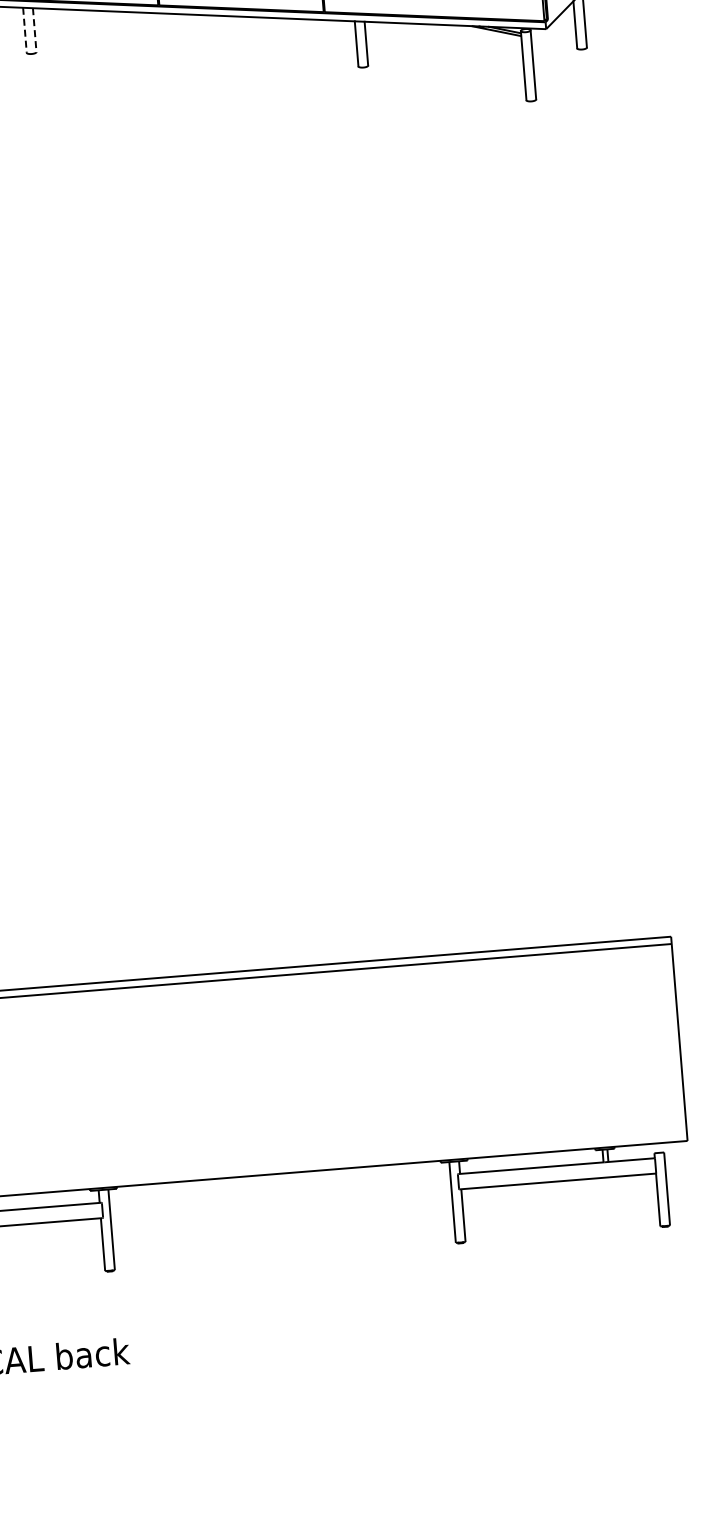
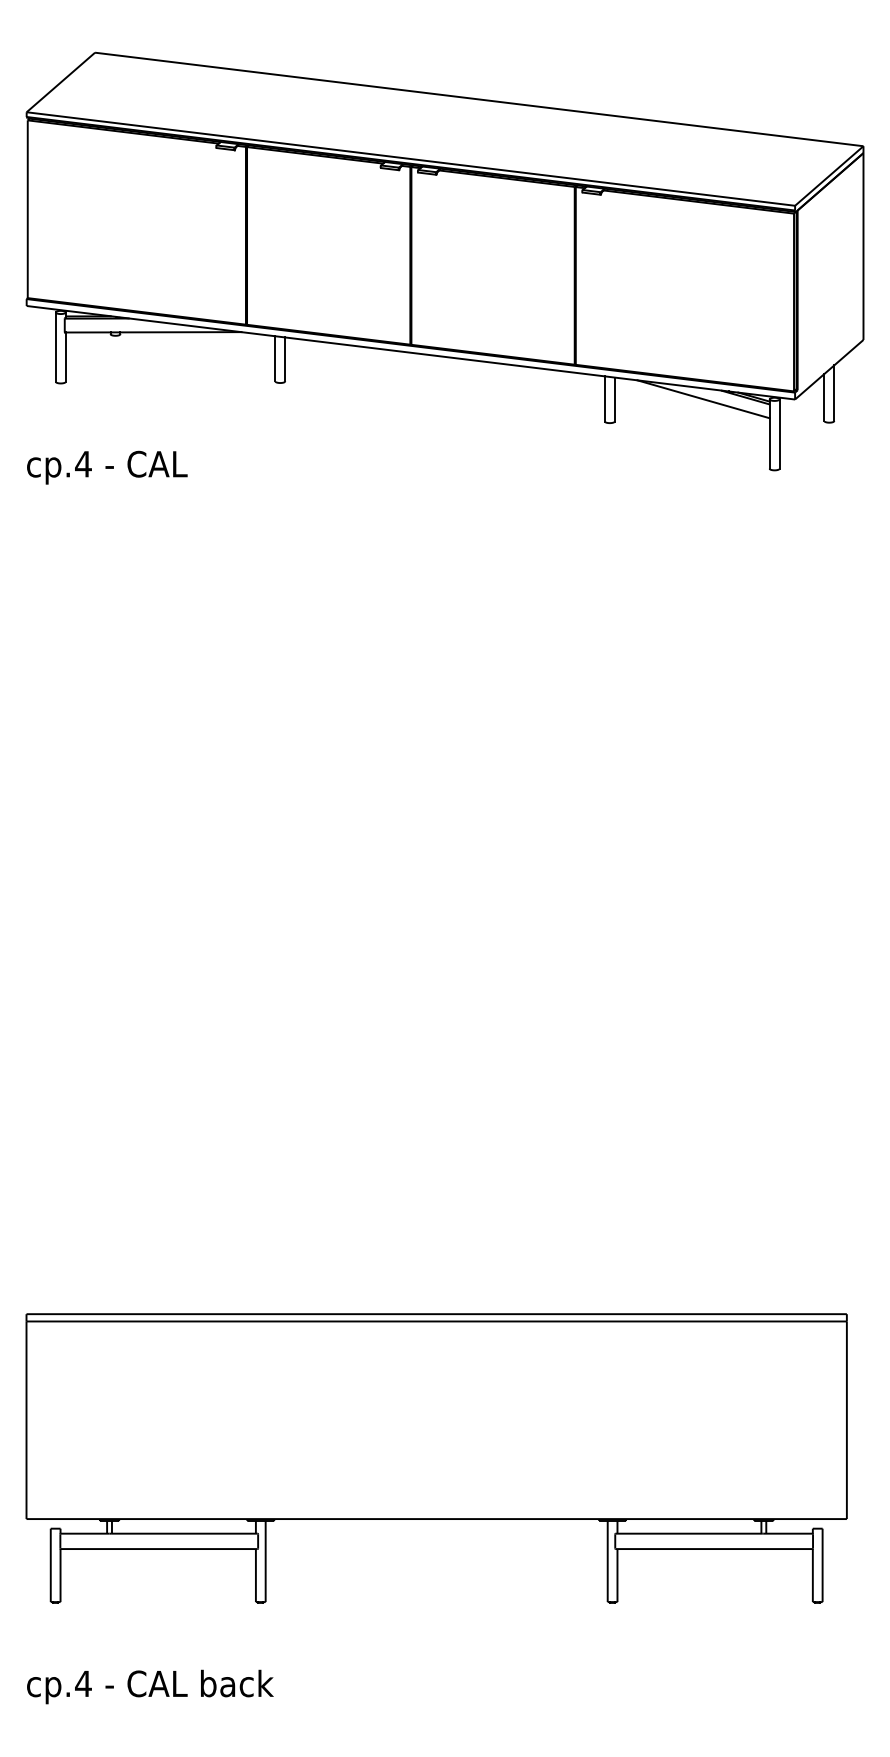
line: (24, 29) -> (275, 358), dashed -> solid
line: (35, 30) -> (285, 359), dashed -> solid
line: (454, 36) -> (703, 399), added

